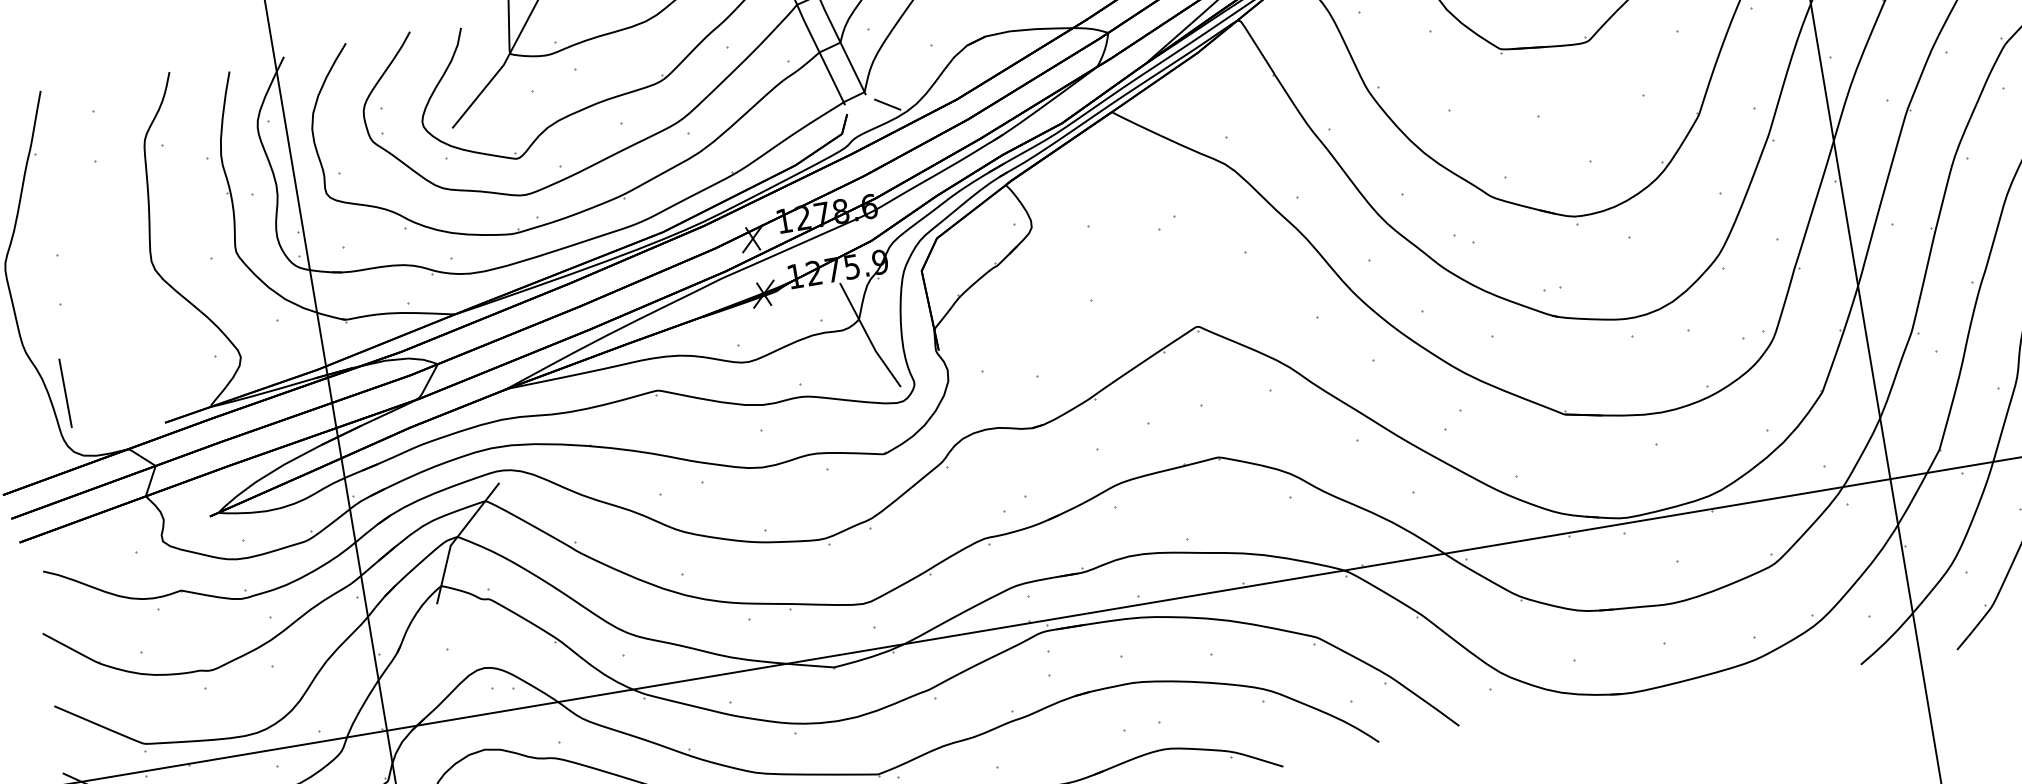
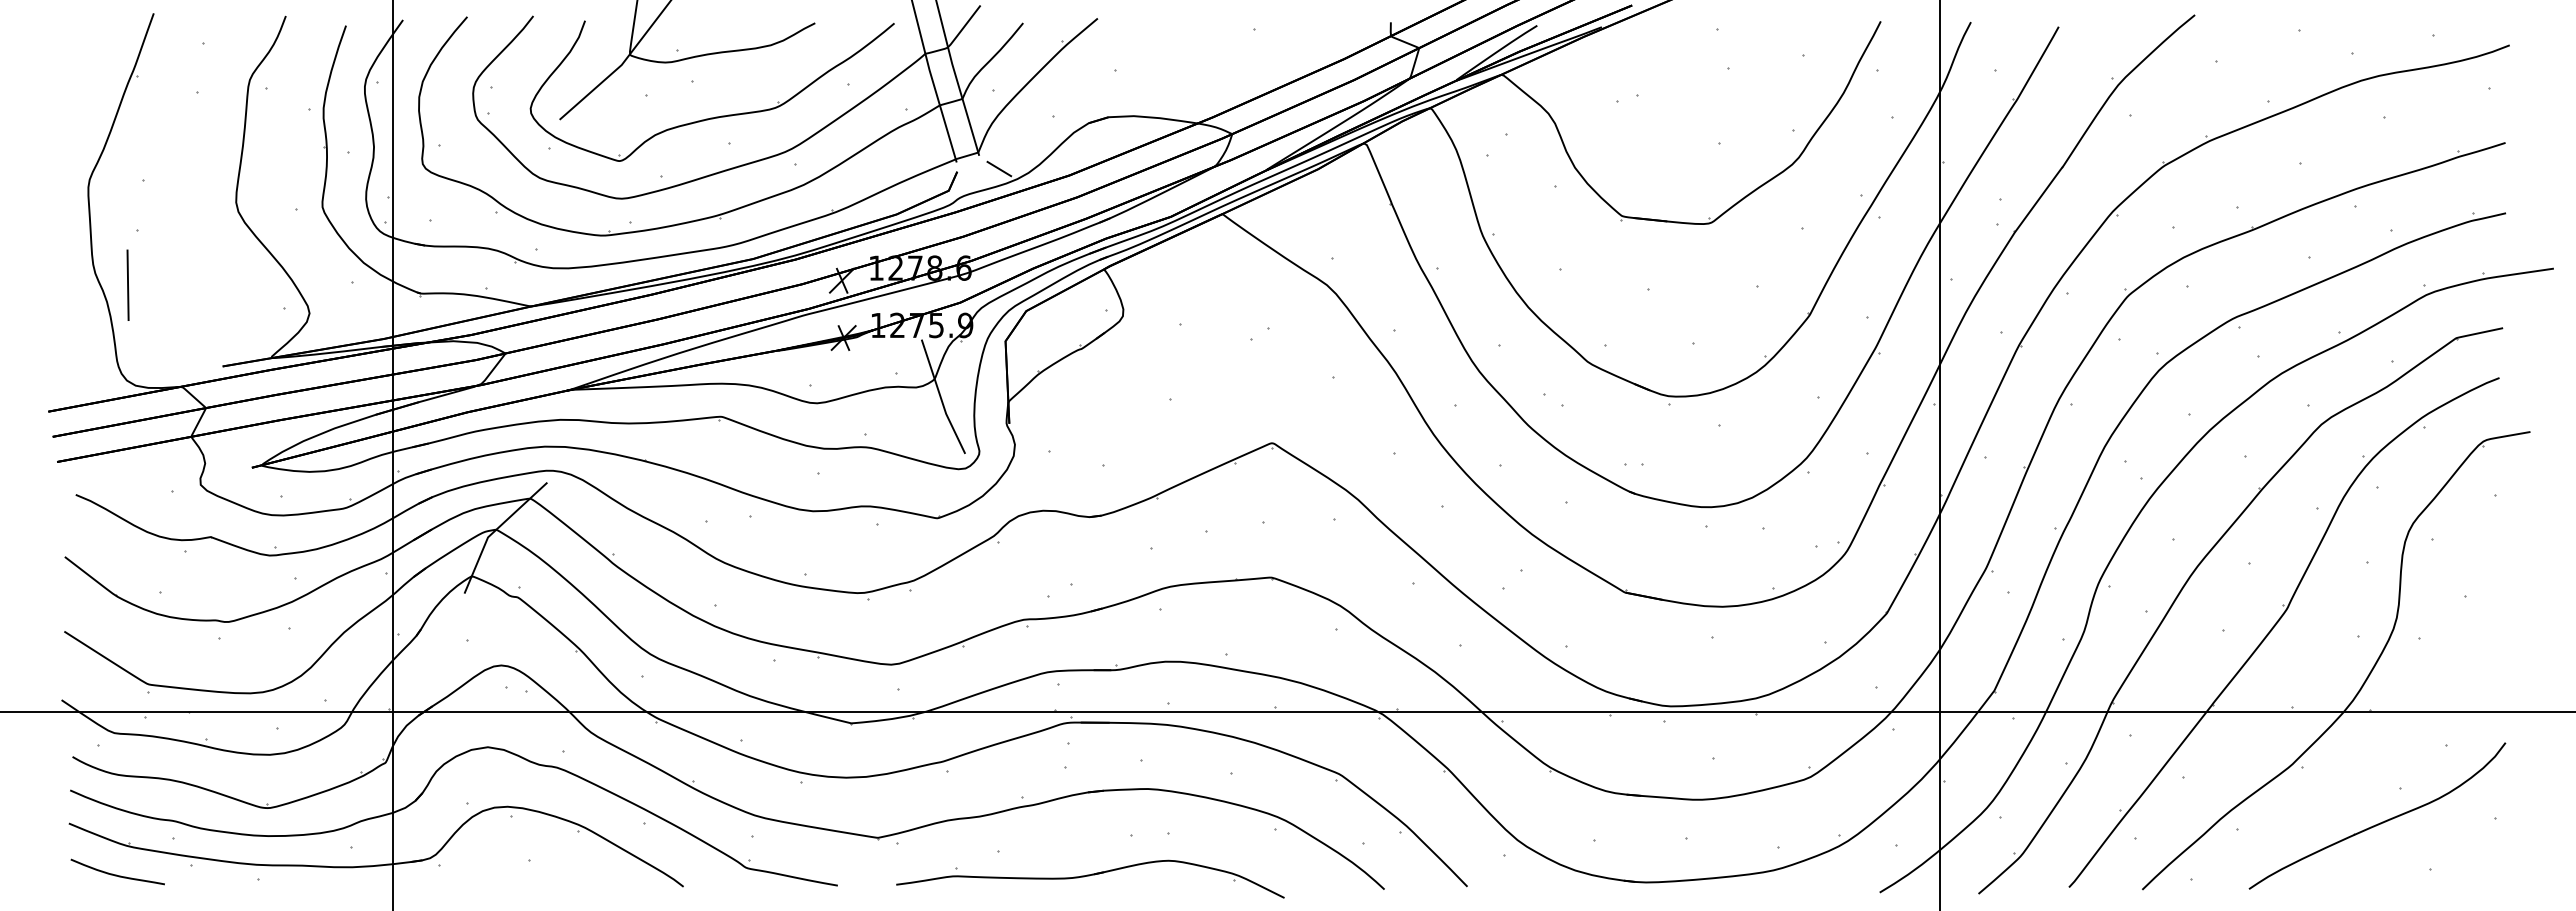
line: (64, 392) -> (127, 284), moved

